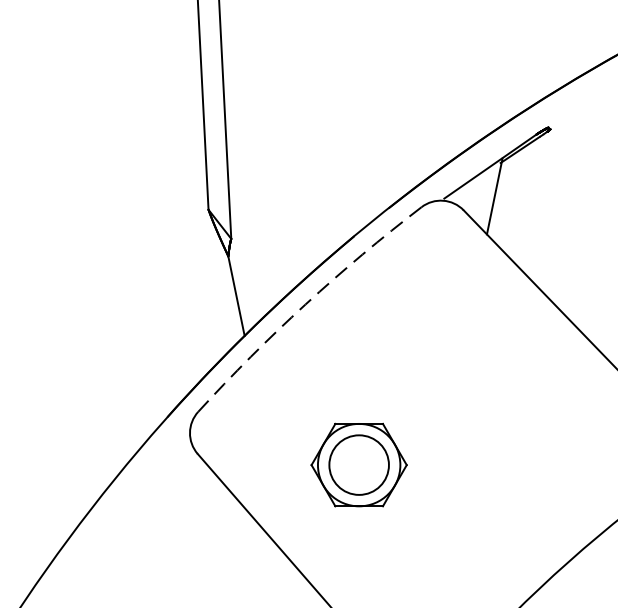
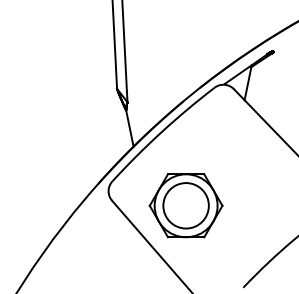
arc: (305, 304) -> (161, 132), dashed -> solid
part: (357, 464) -> (185, 205), size x1.67

